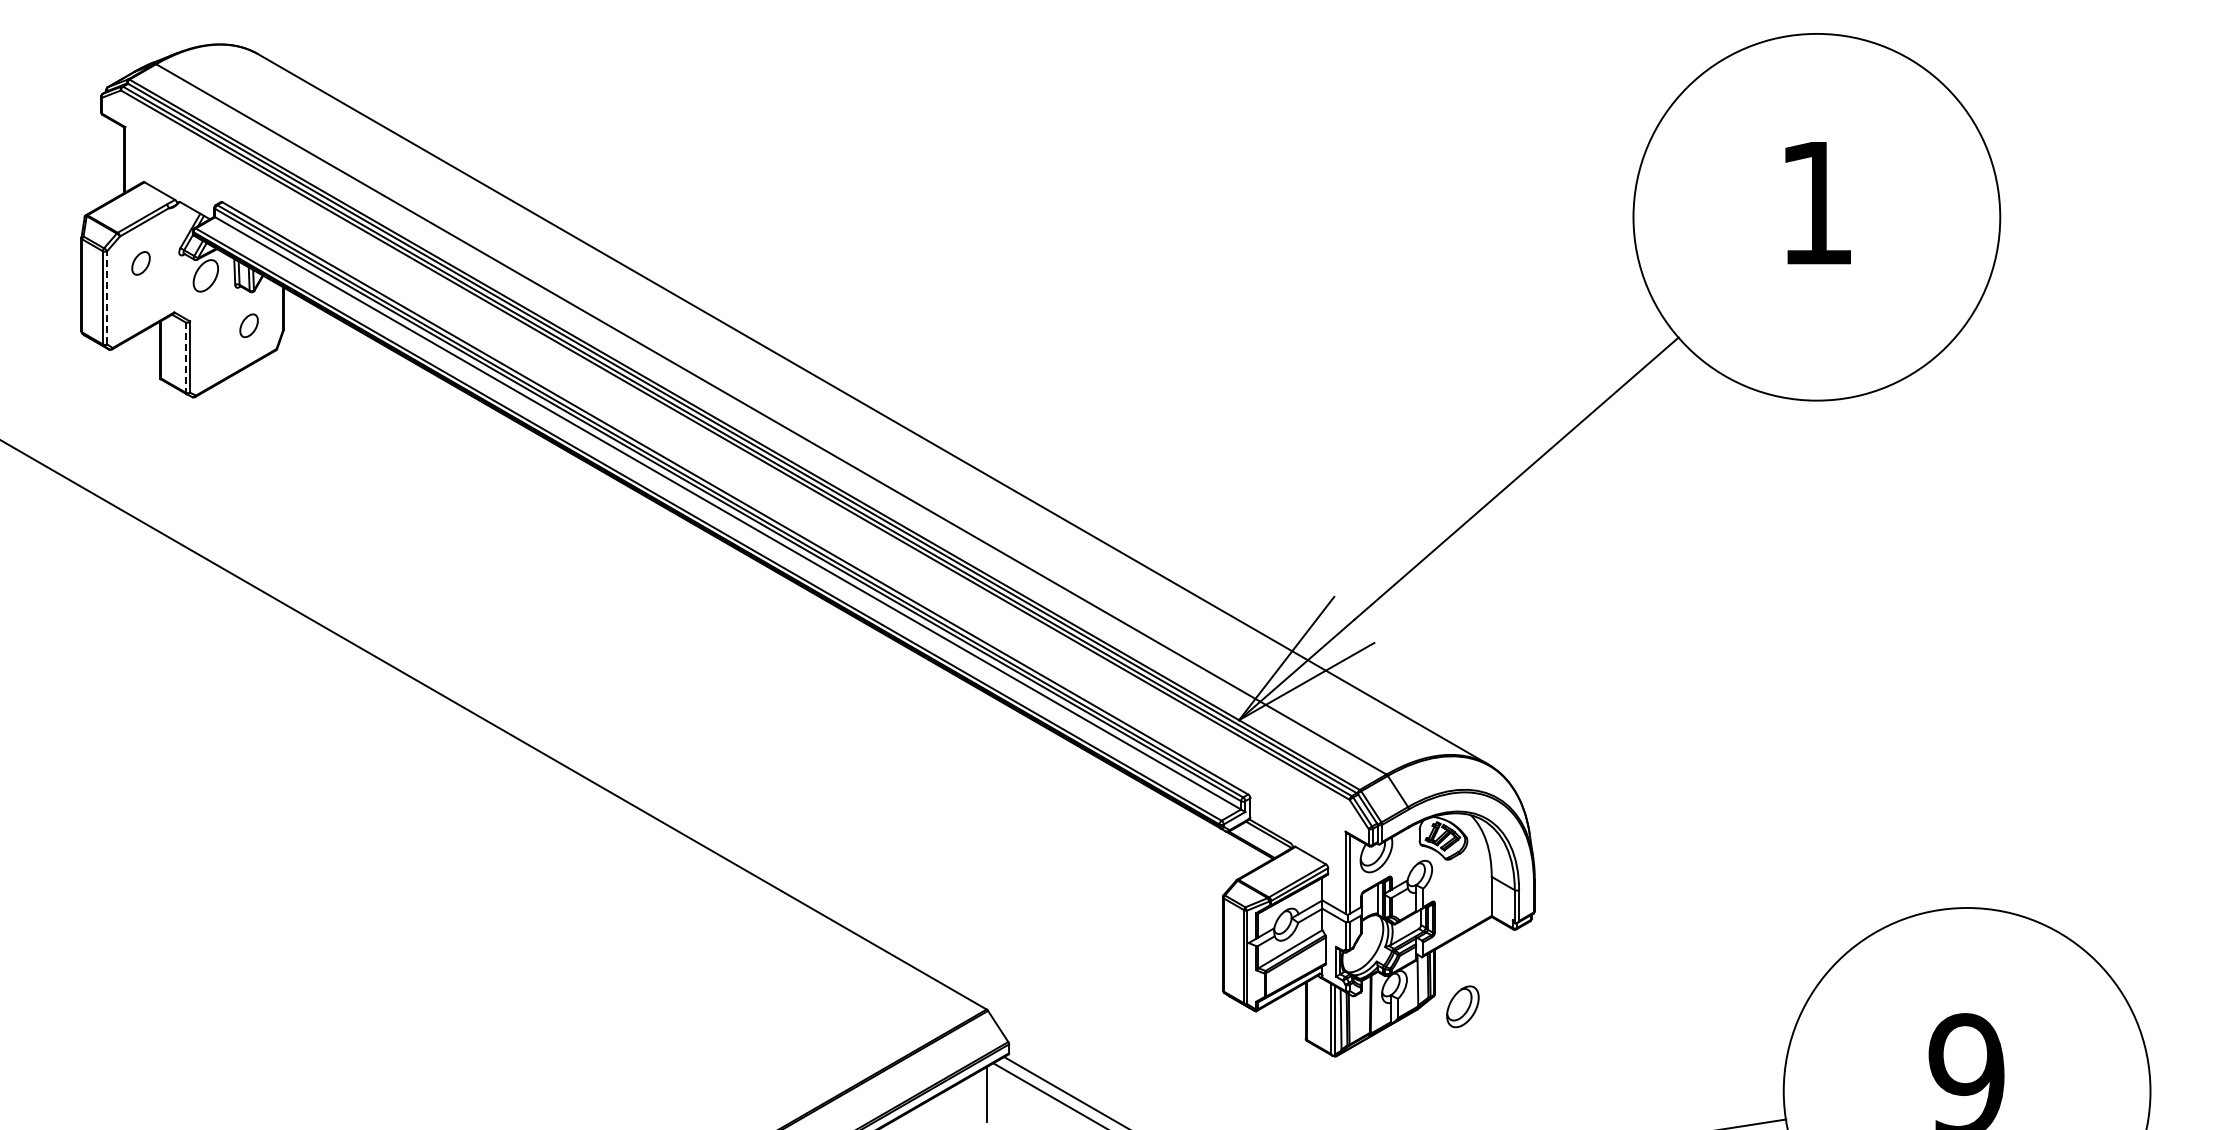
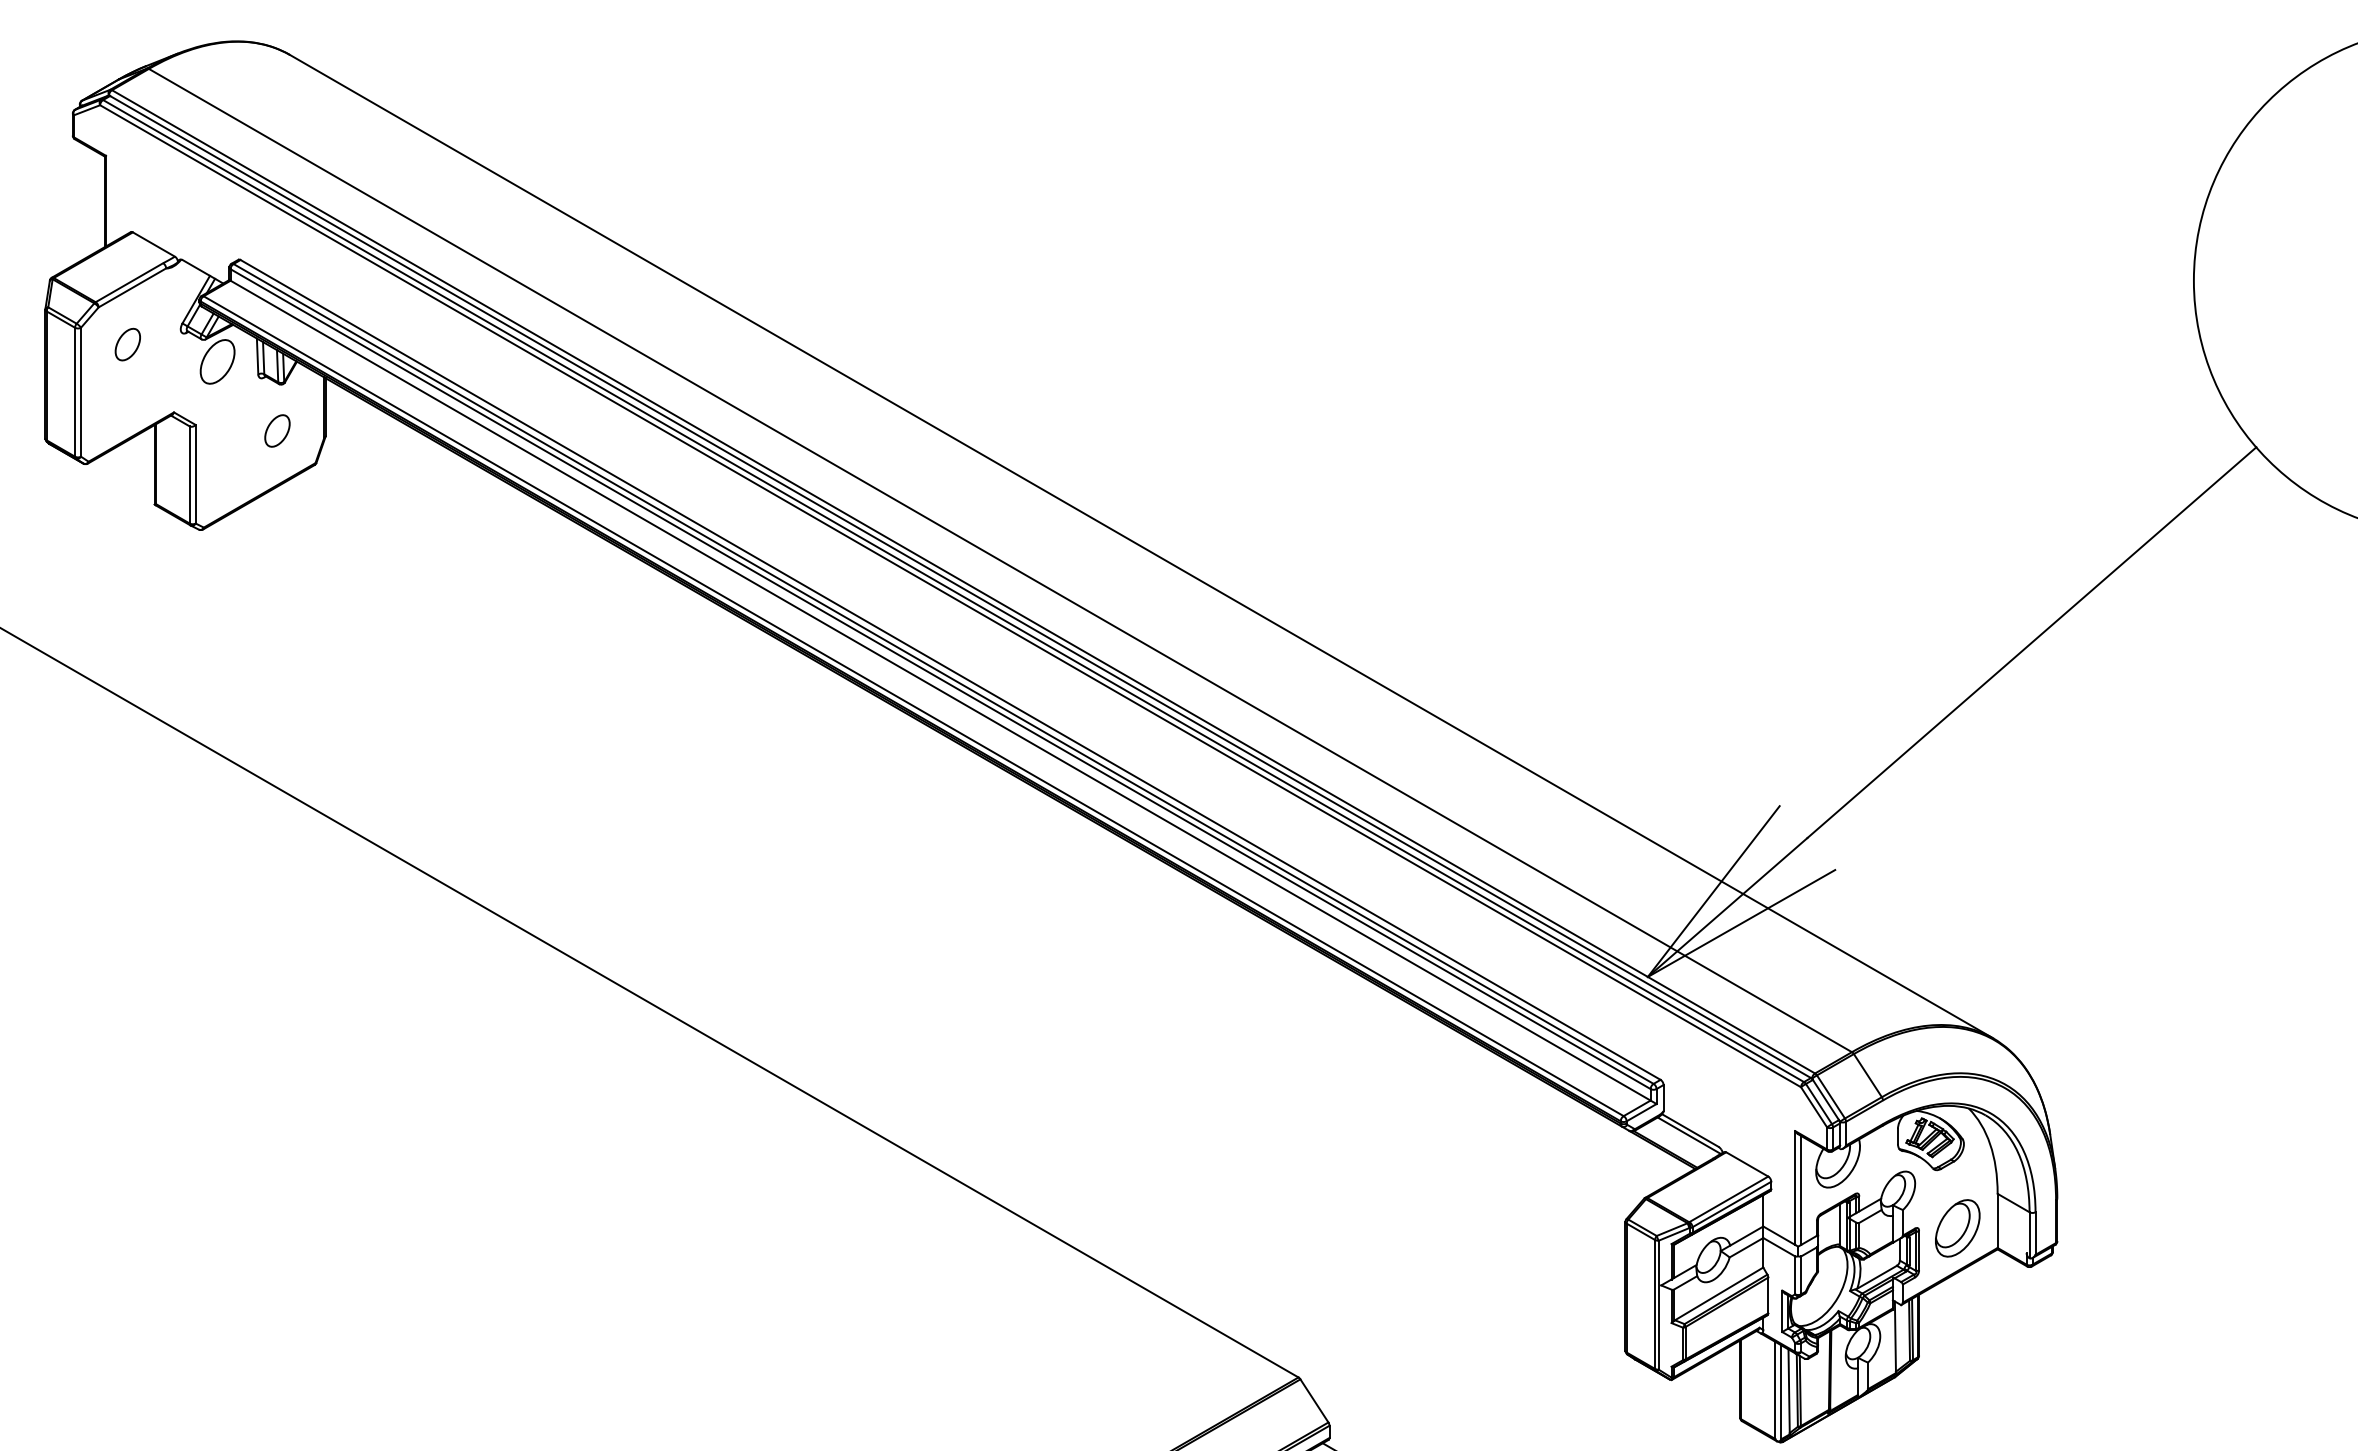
line: (107, 297) -> (81, 391), dashed -> solid
line: (185, 358) -> (189, 476), dashed -> solid
part: (1462, 1006) -> (1957, 1227), moved

